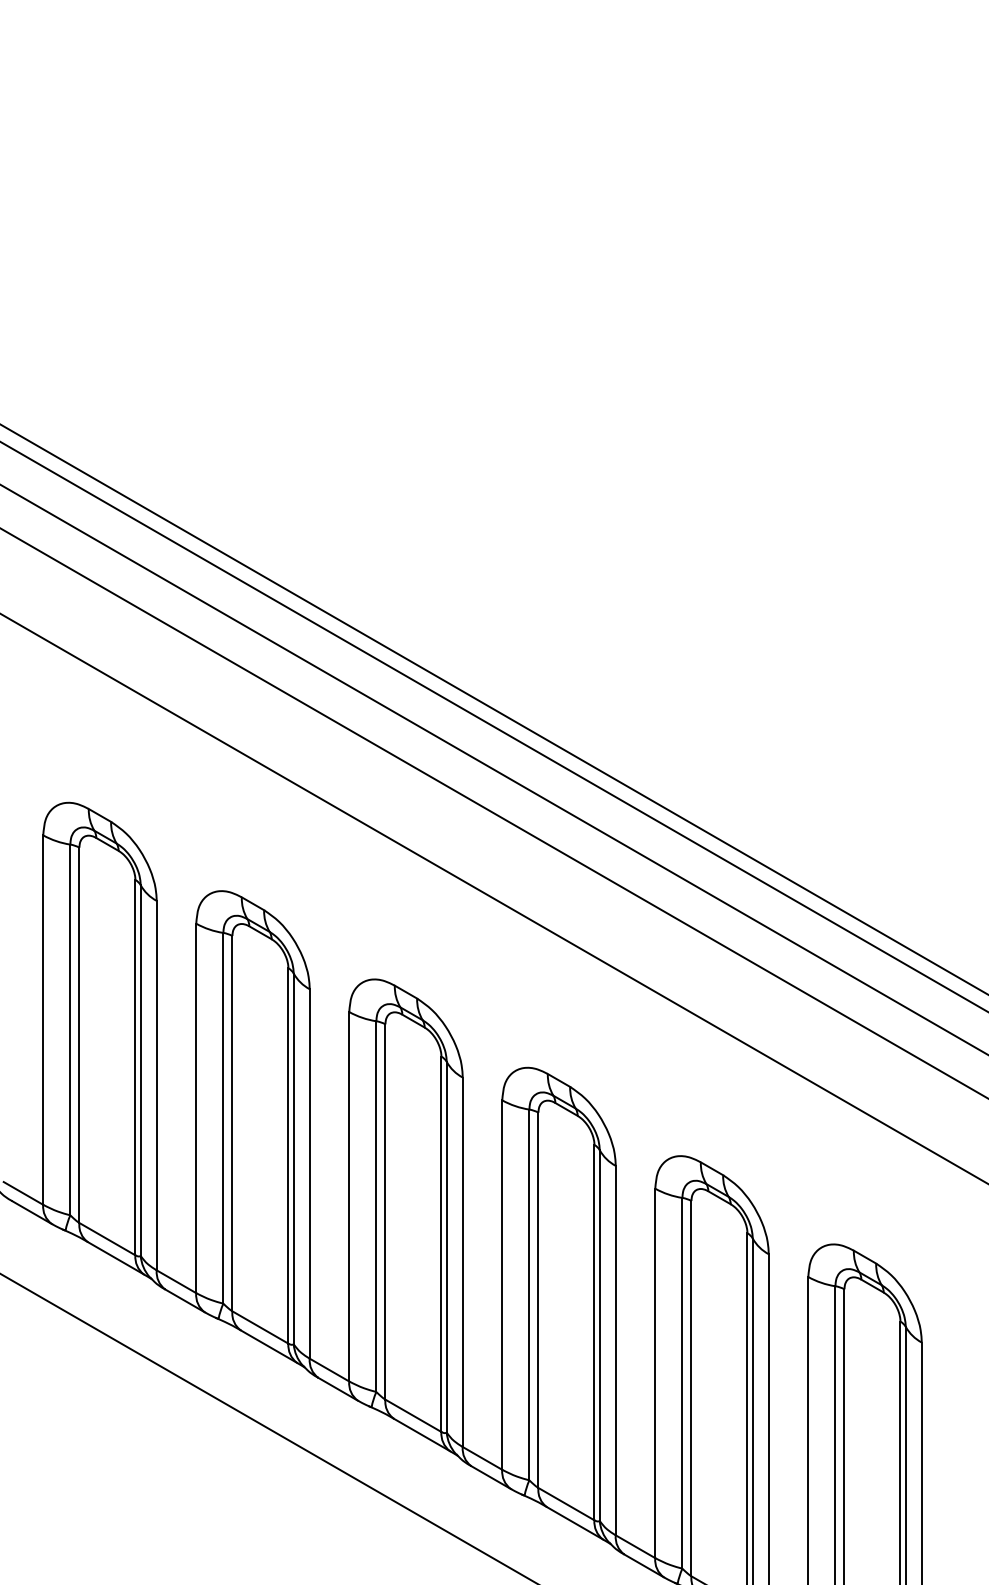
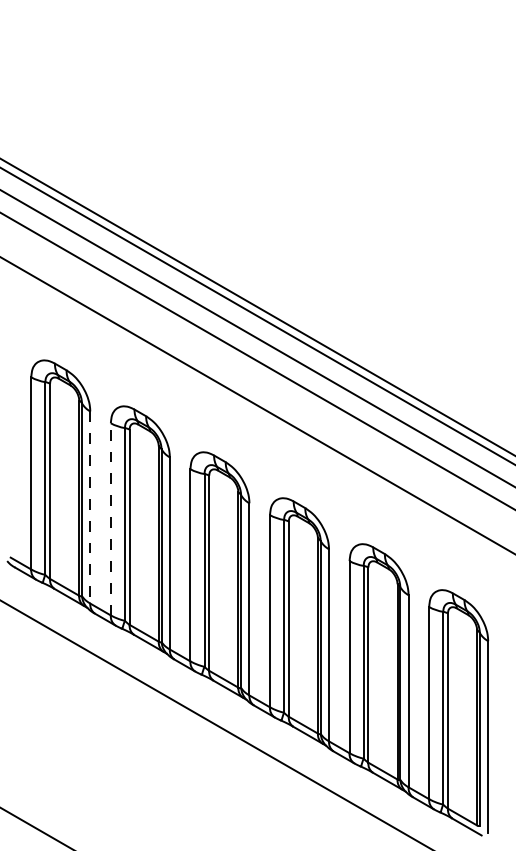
line: (157, 1087) -> (90, 508), solid -> dashed
line: (195, 1106) -> (110, 518), solid -> dashed

